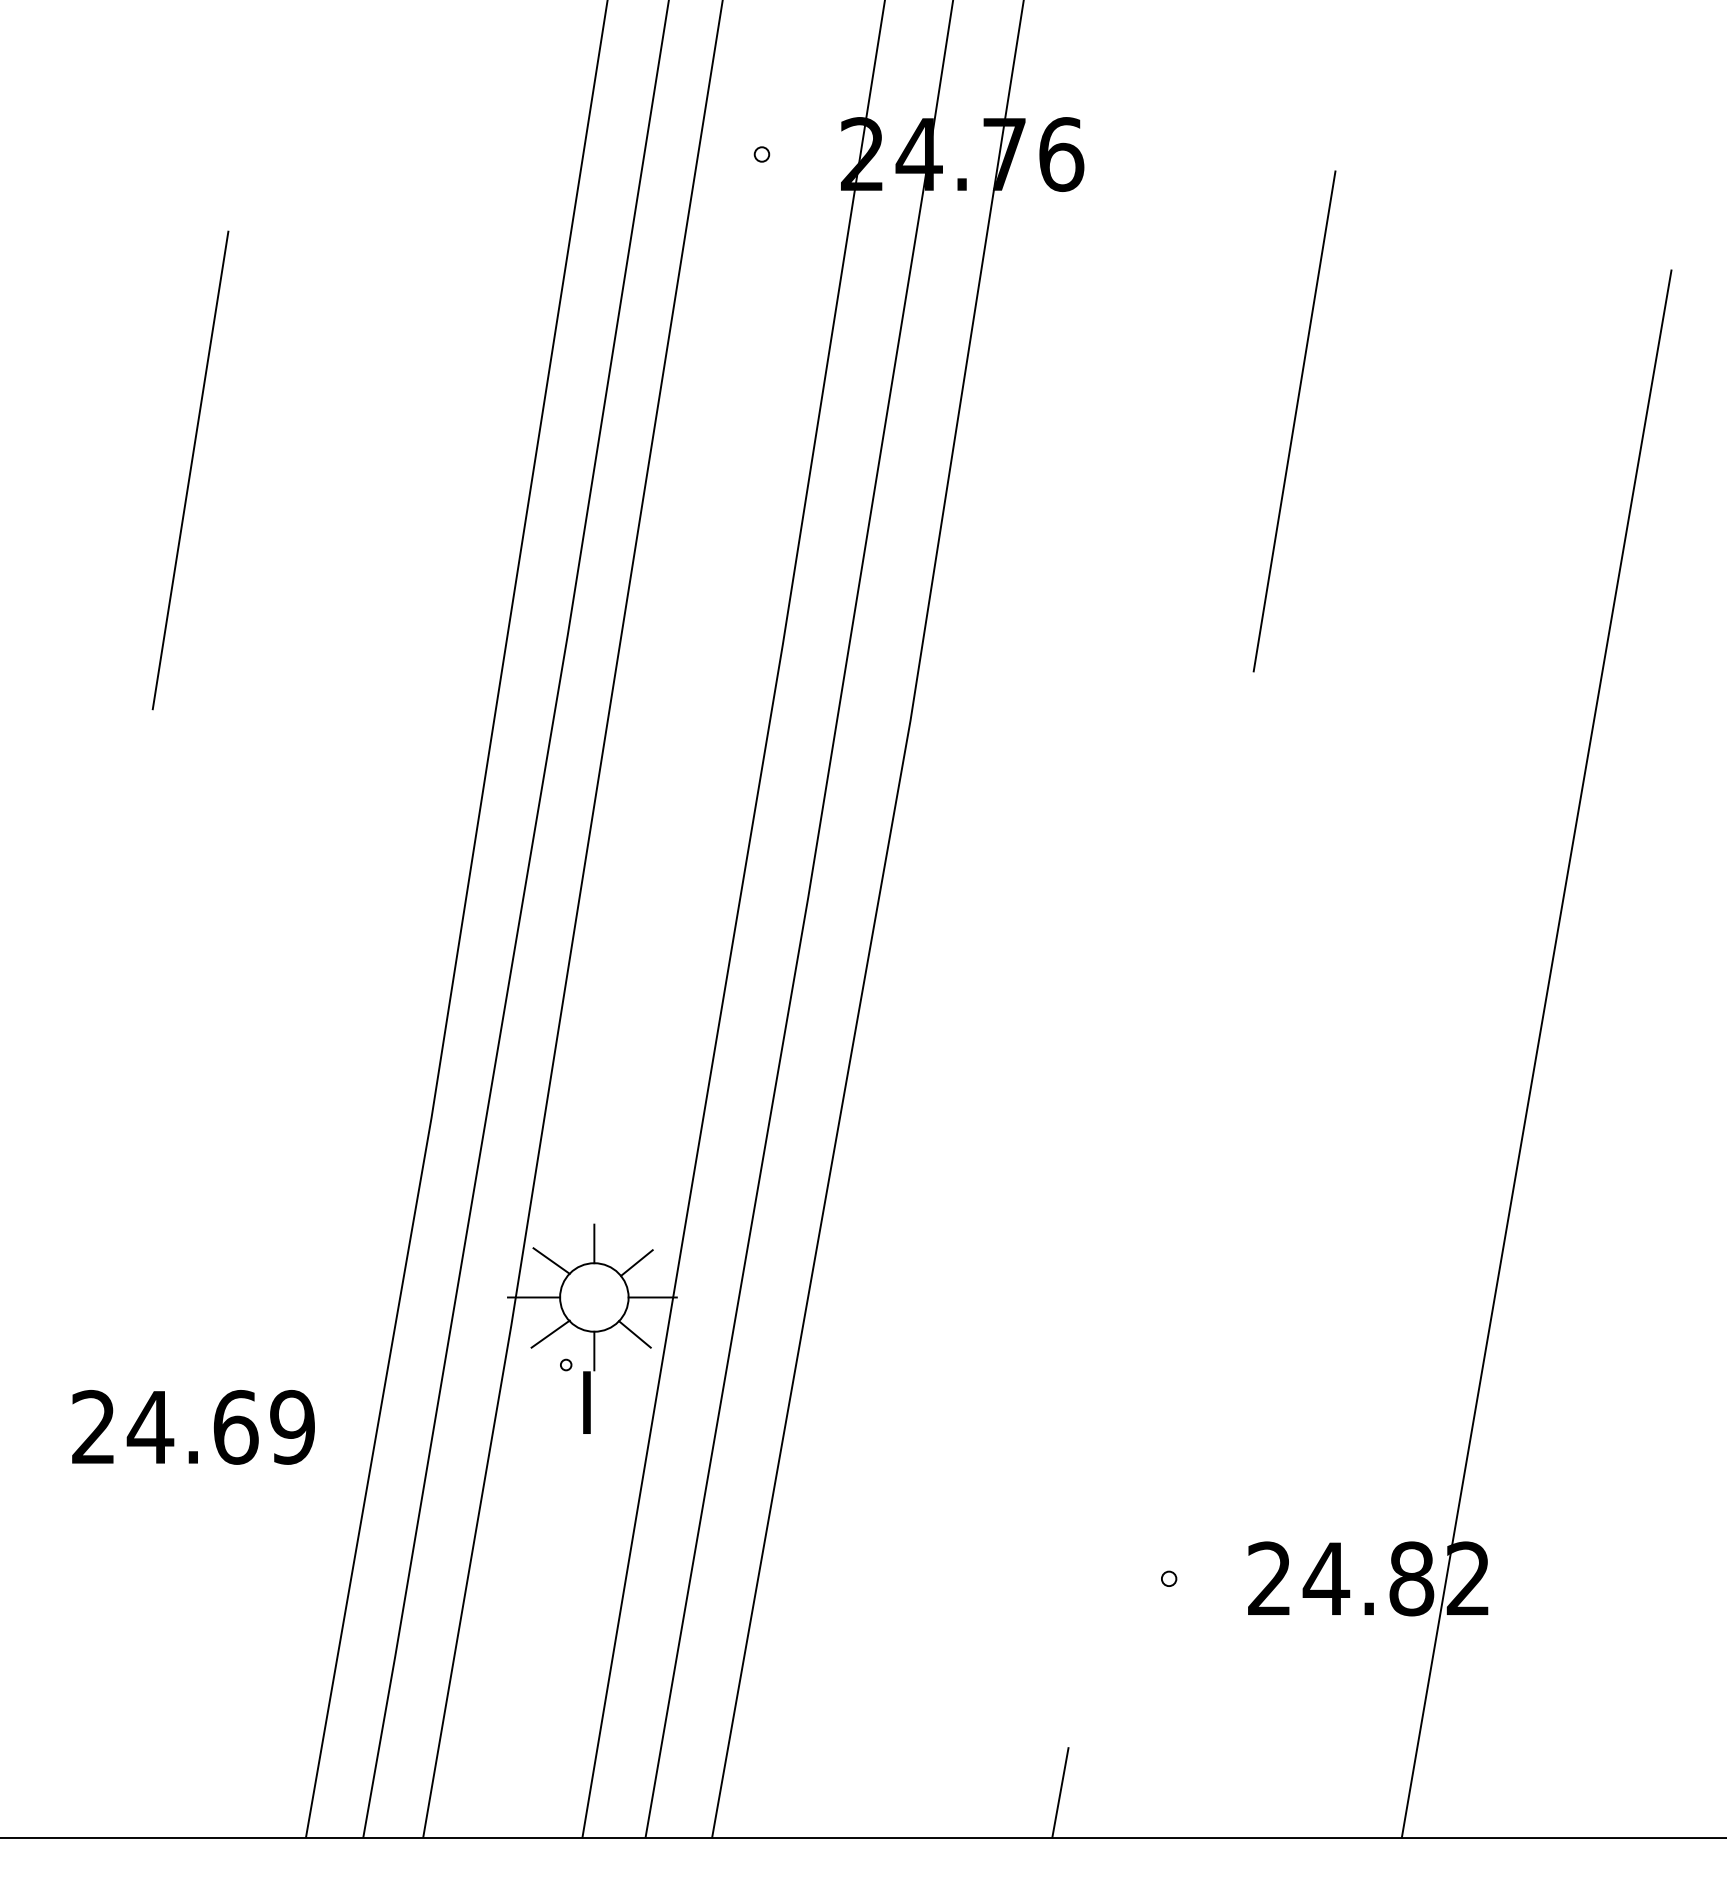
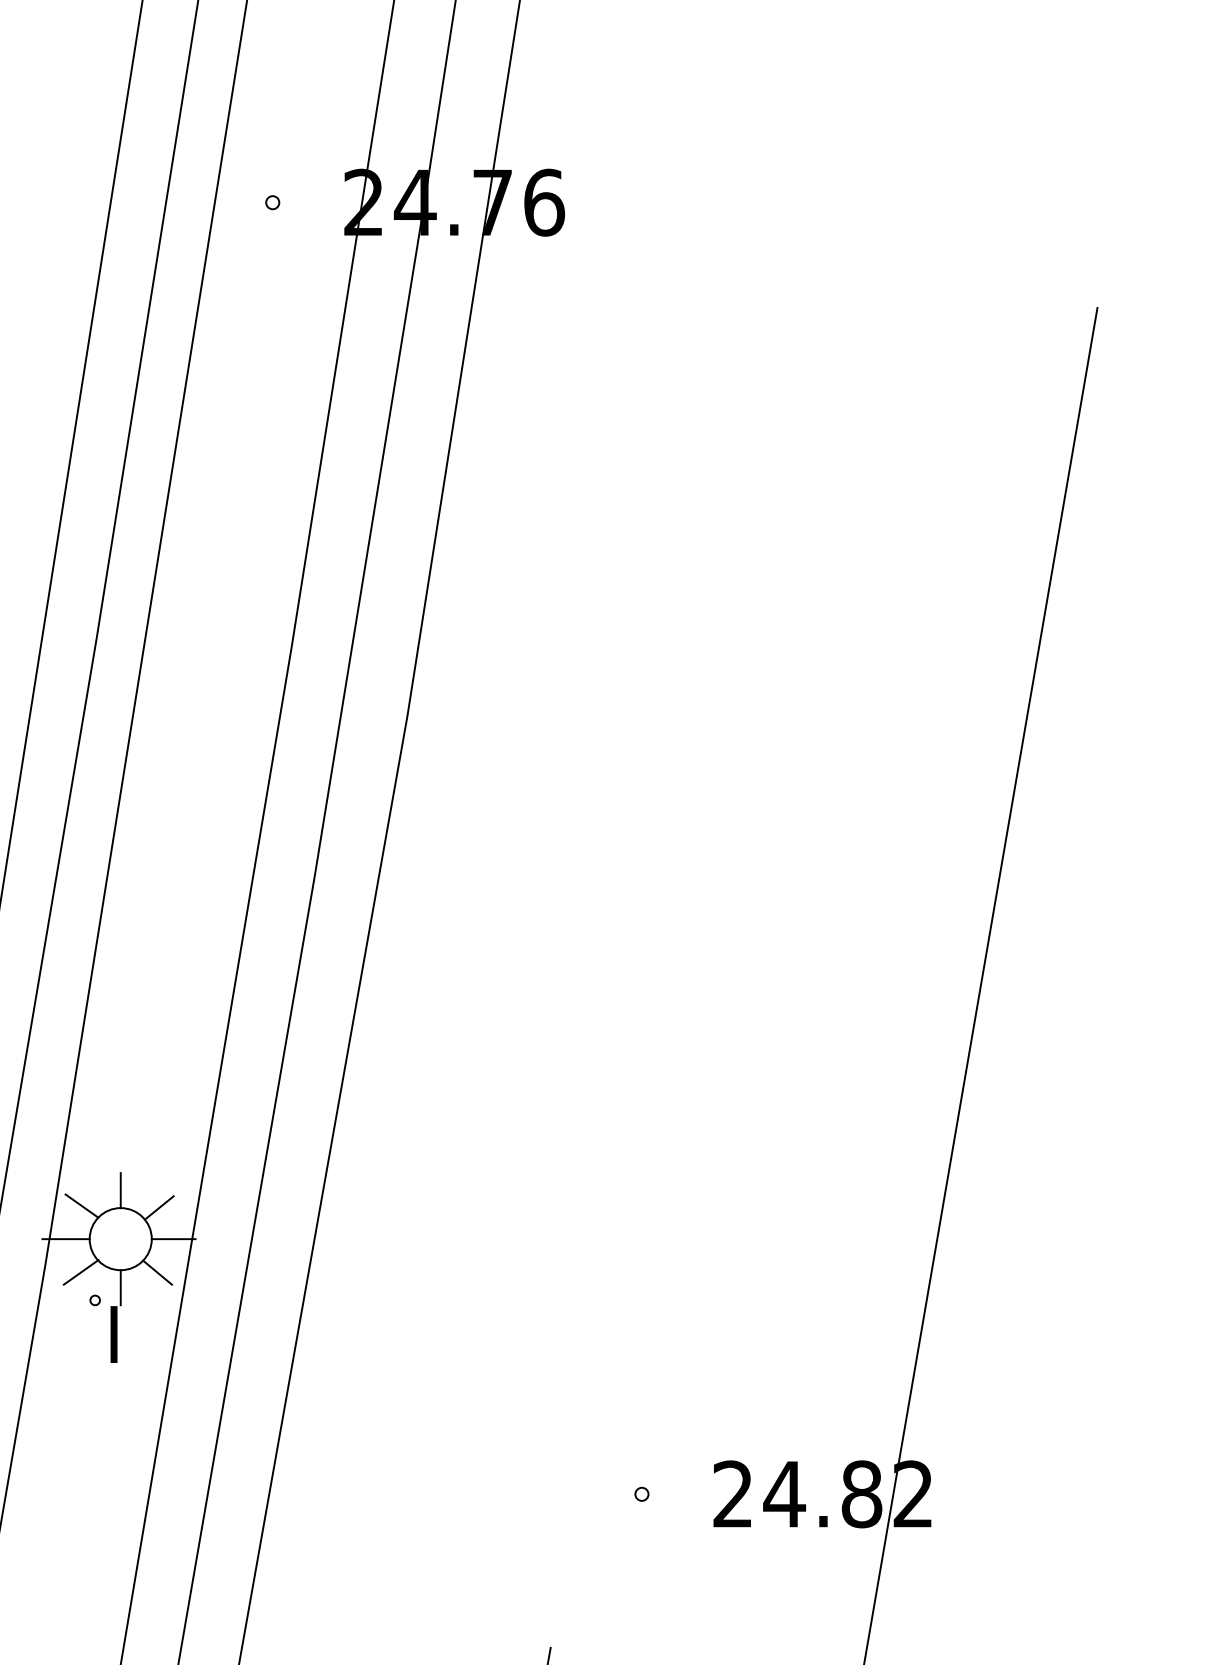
line: (1294, 421) -> (755, 444), removed

